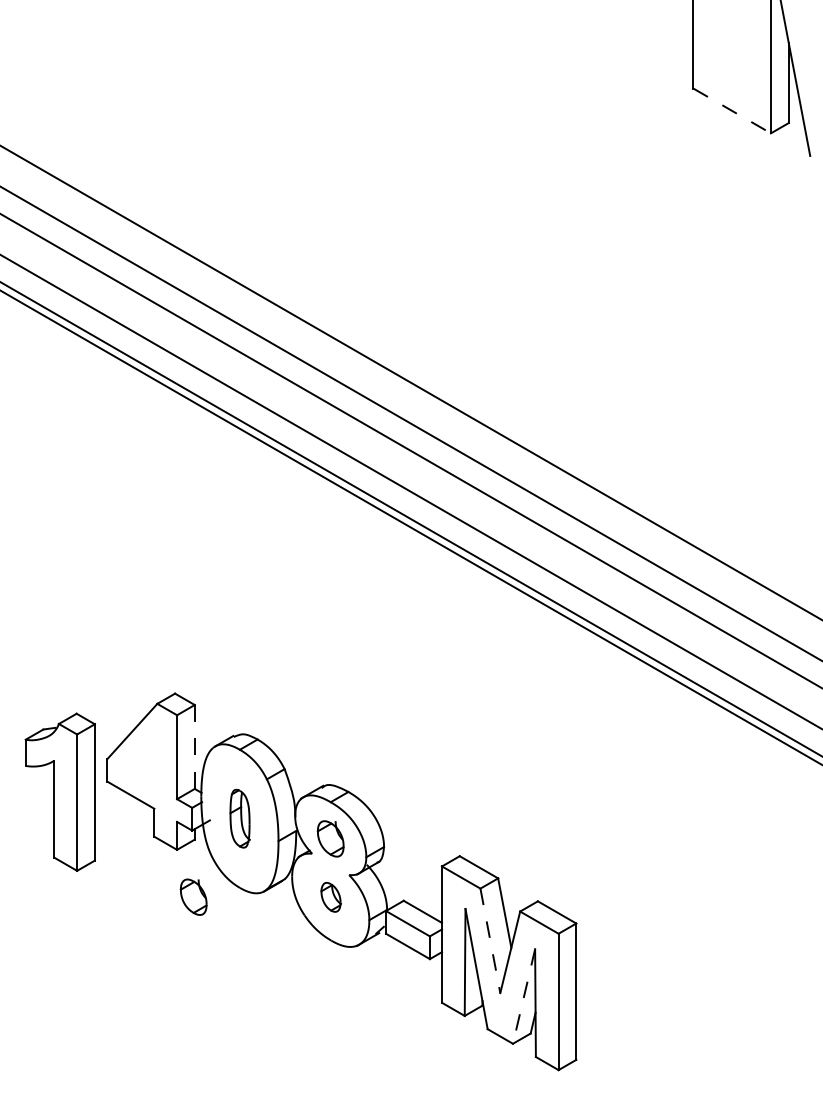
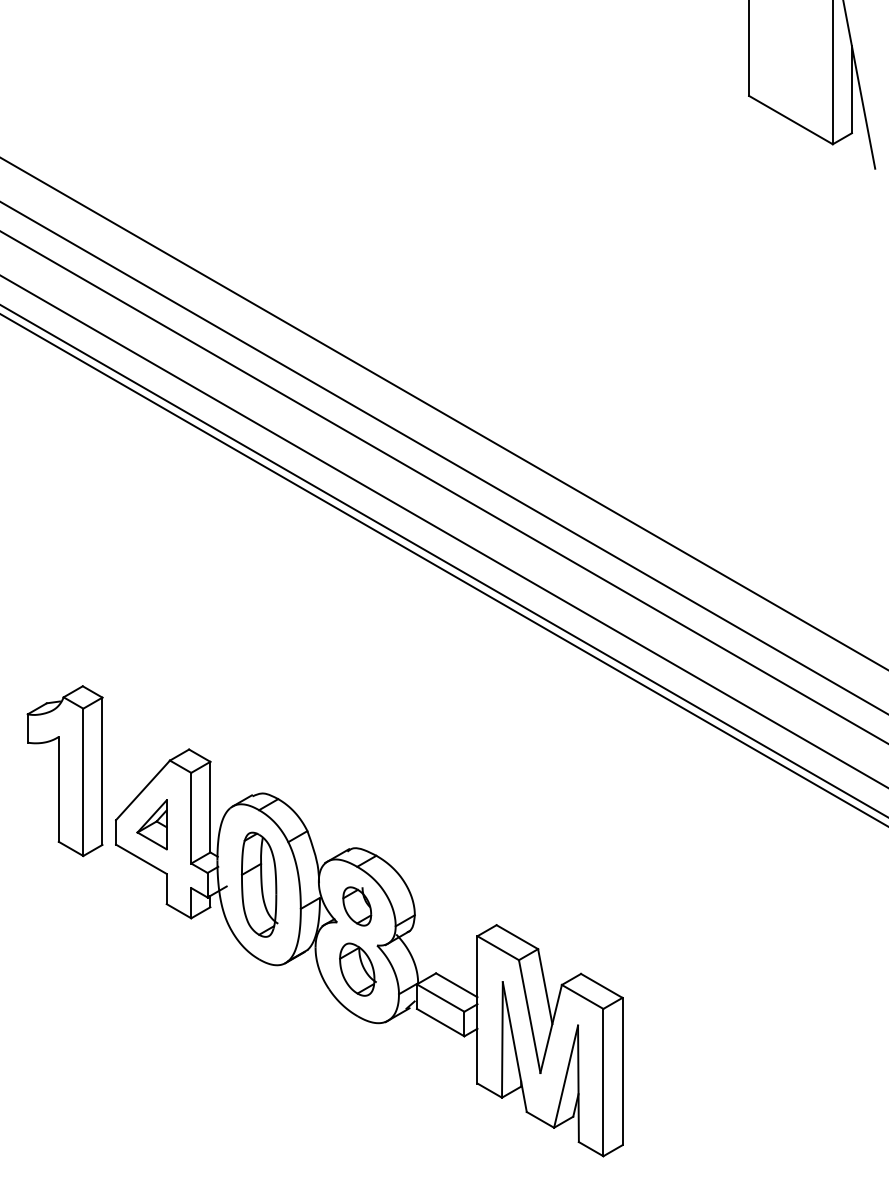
line: (732, 111) -> (791, 120), dashed -> solid
line: (194, 747) -> (210, 807), dashed -> solid
part: (140, 763) -> (151, 824), added
part: (59, 792) -> (64, 771), moved
part: (240, 818) -> (259, 884), size x1.67
part: (193, 897) -> (209, 969), removed
part: (330, 897) -> (357, 969), size x1.67
line: (490, 941) -> (529, 1017), dashed -> solid
line: (523, 997) -> (565, 1077), dashed -> solid

